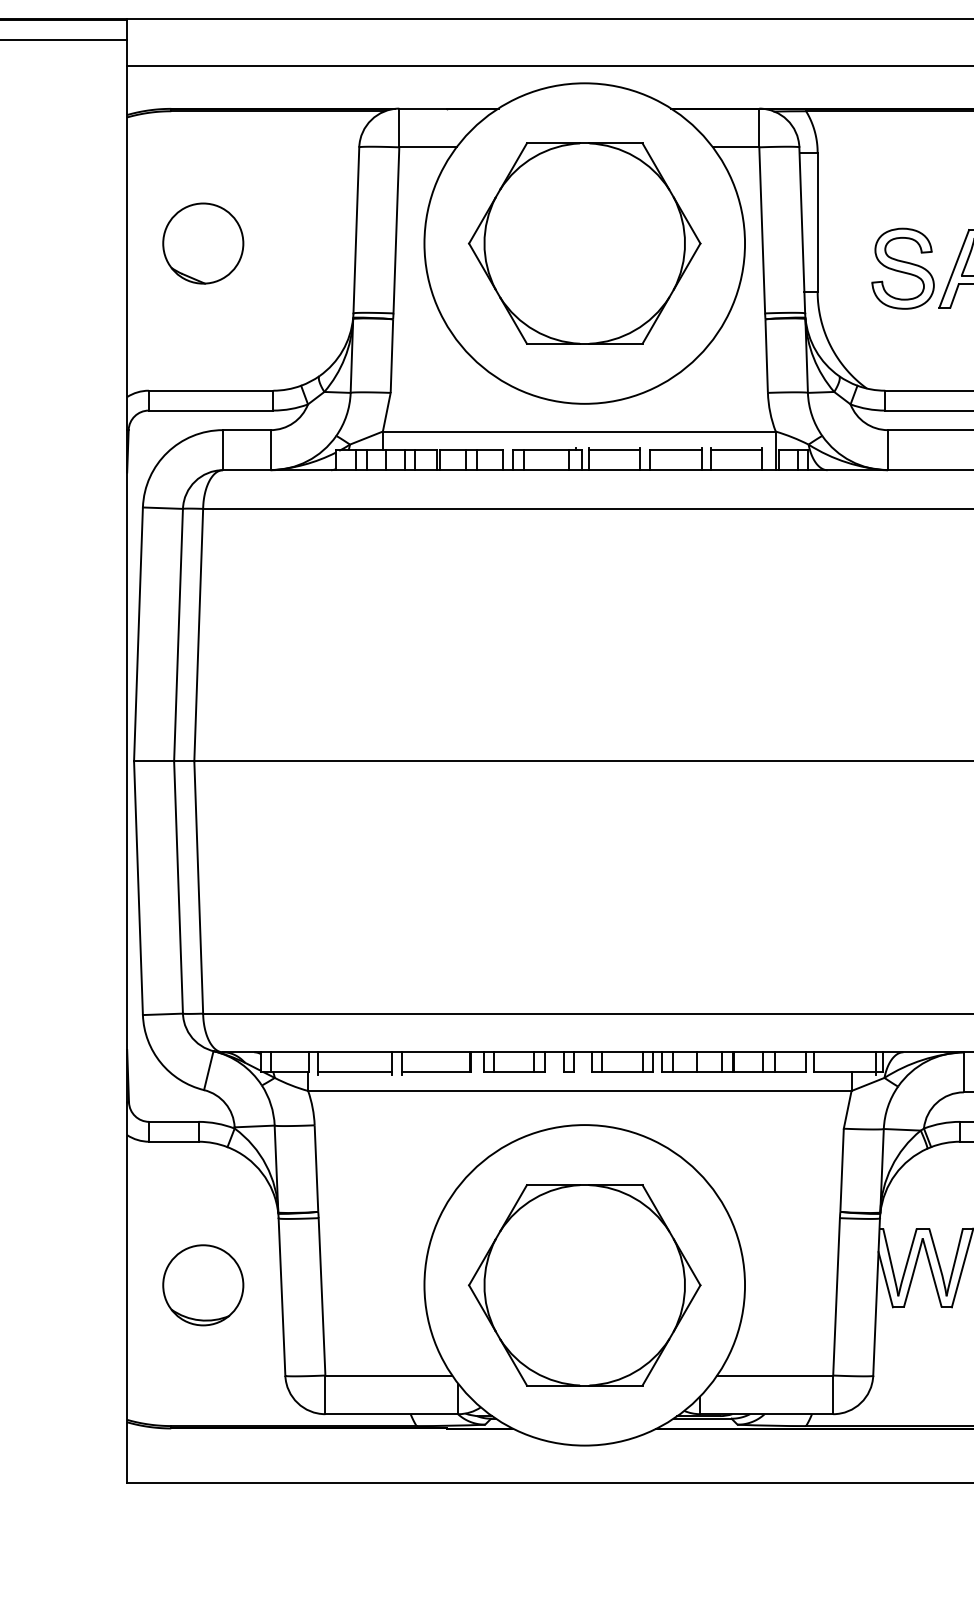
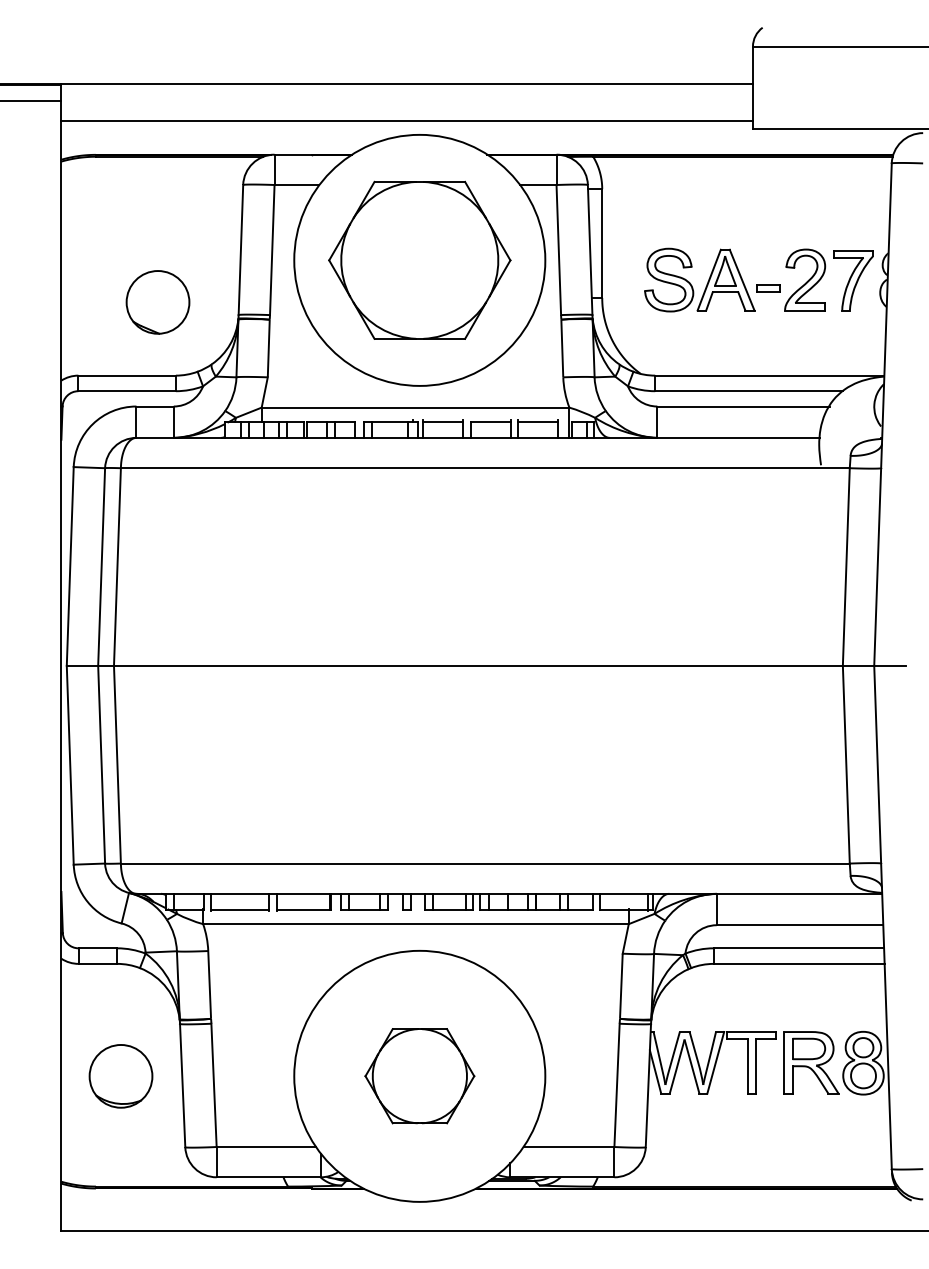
part: (202, 243) -> (157, 302), moved
part: (584, 1284) -> (419, 1075), size x0.6

